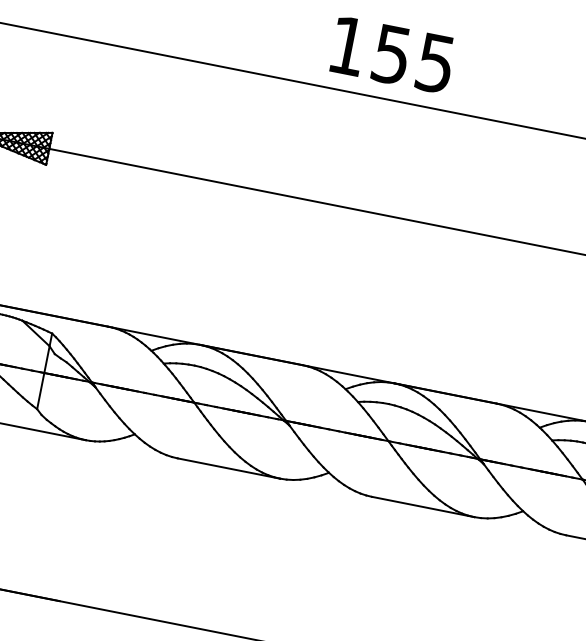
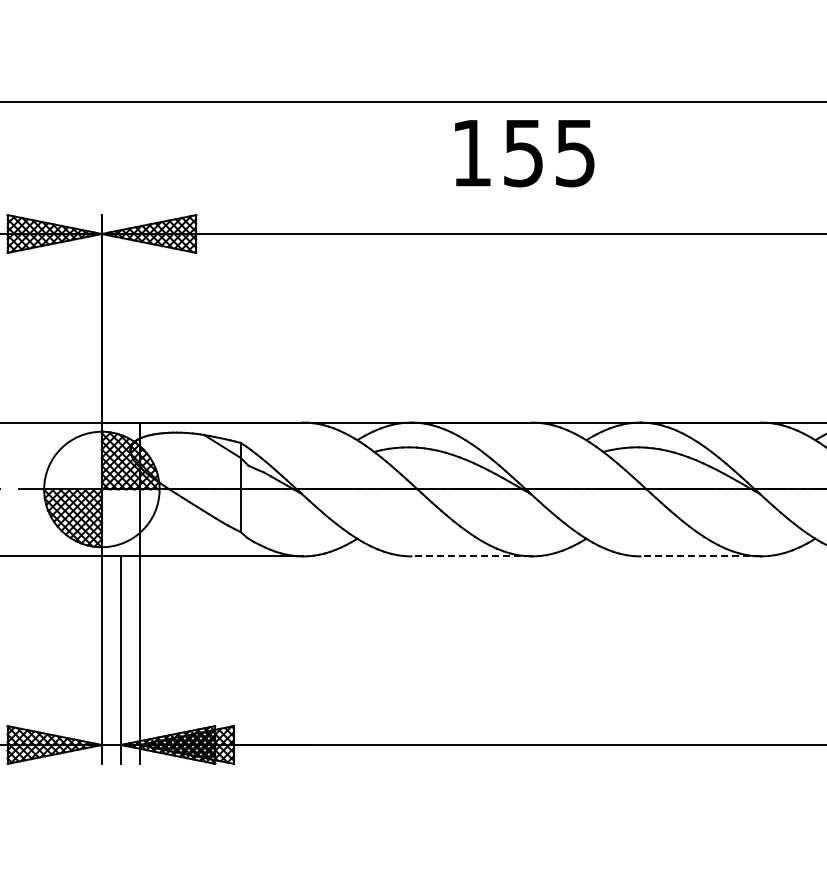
text: (392, 55) -> (524, 153), moved
line: (228, 468) -> (471, 556), solid -> dashed
line: (422, 506) -> (700, 556), solid -> dashed

